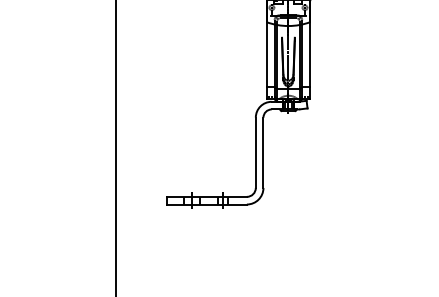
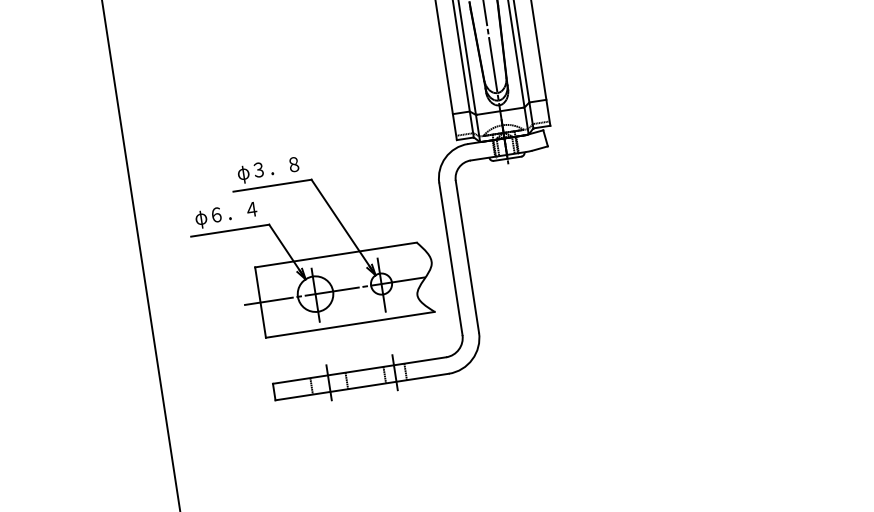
part: (193, 142) -> (312, 257), added

